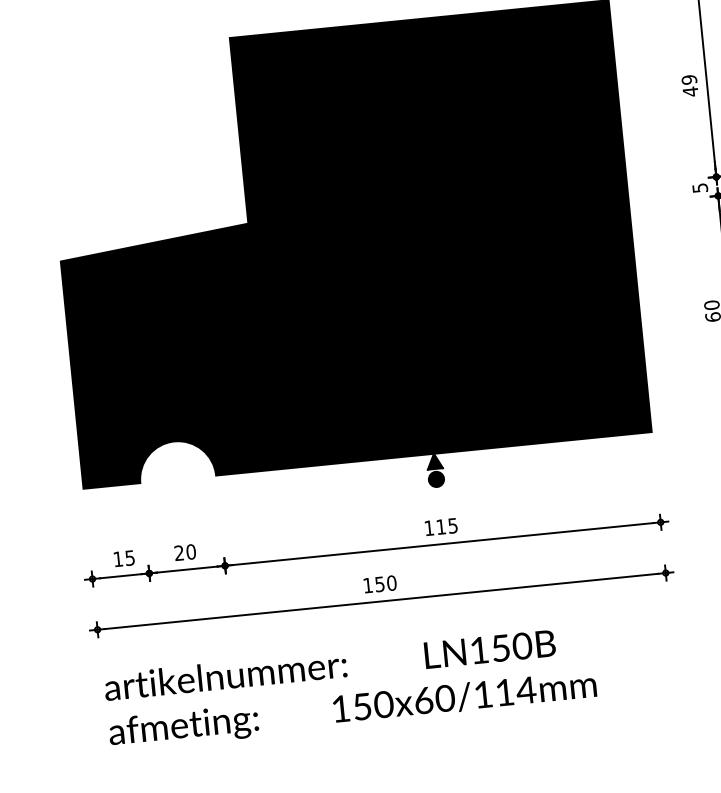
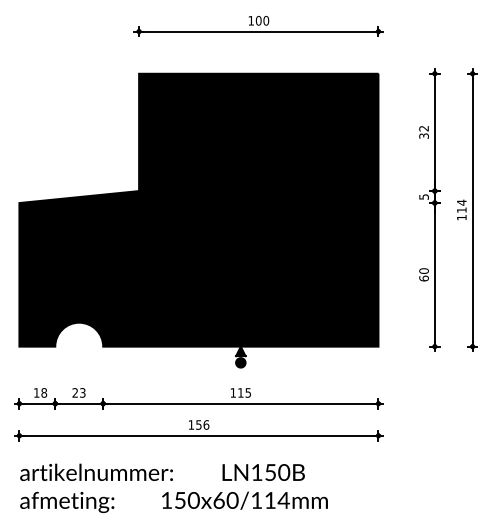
text: (689, 86) -> (423, 132), 49 -> 32
text: (190, 551) -> (82, 392), 20 -> 23
text: (130, 557) -> (44, 392), 15 -> 18
text: (391, 582) -> (206, 424), 150 -> 156

